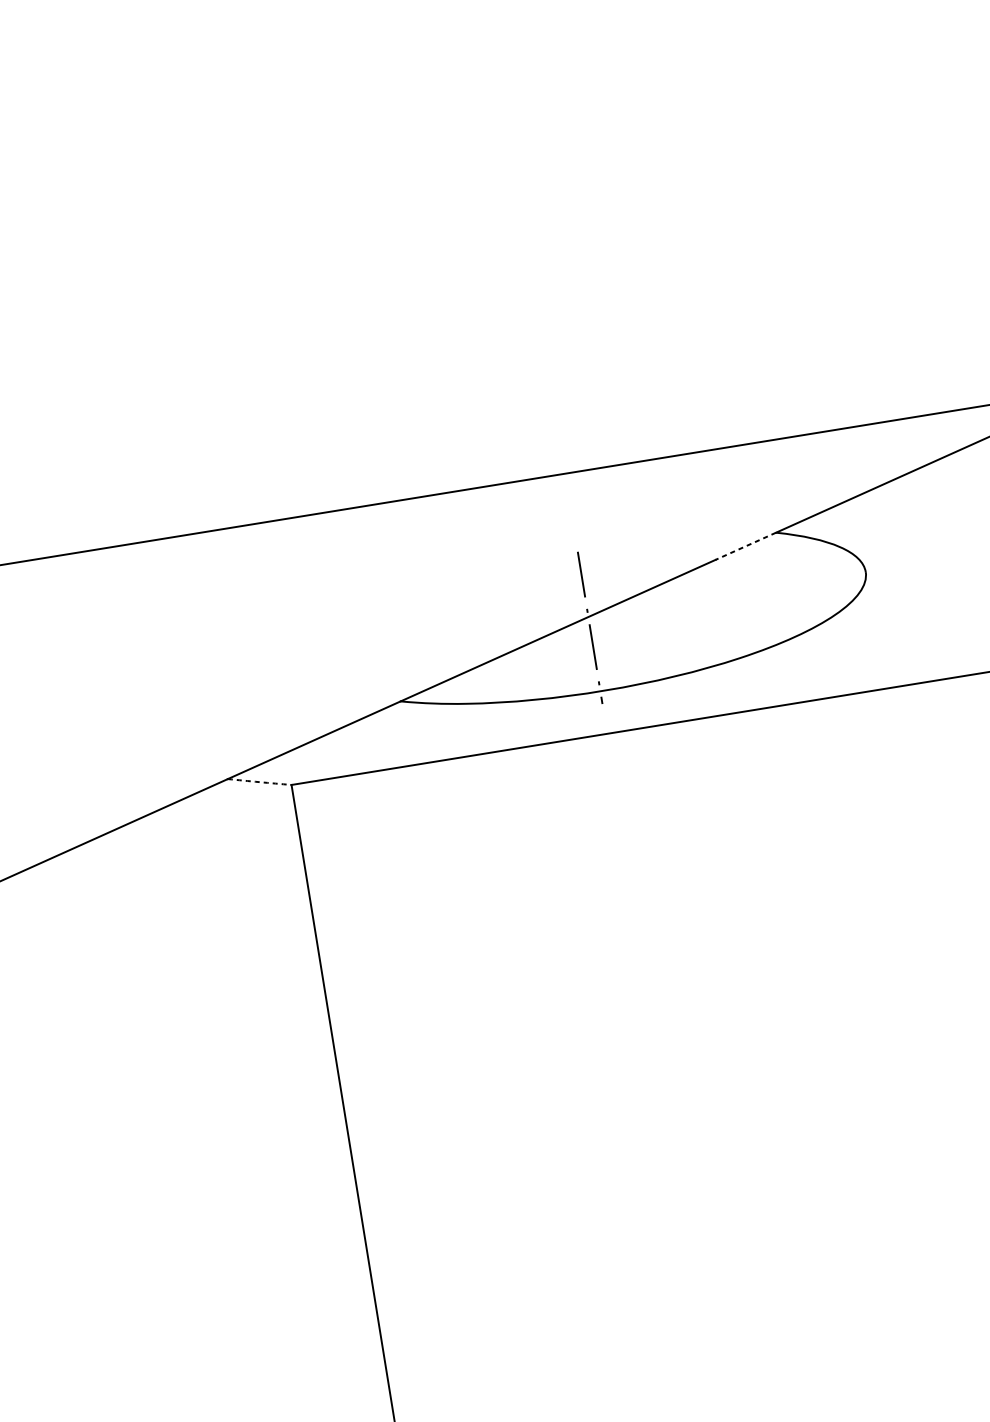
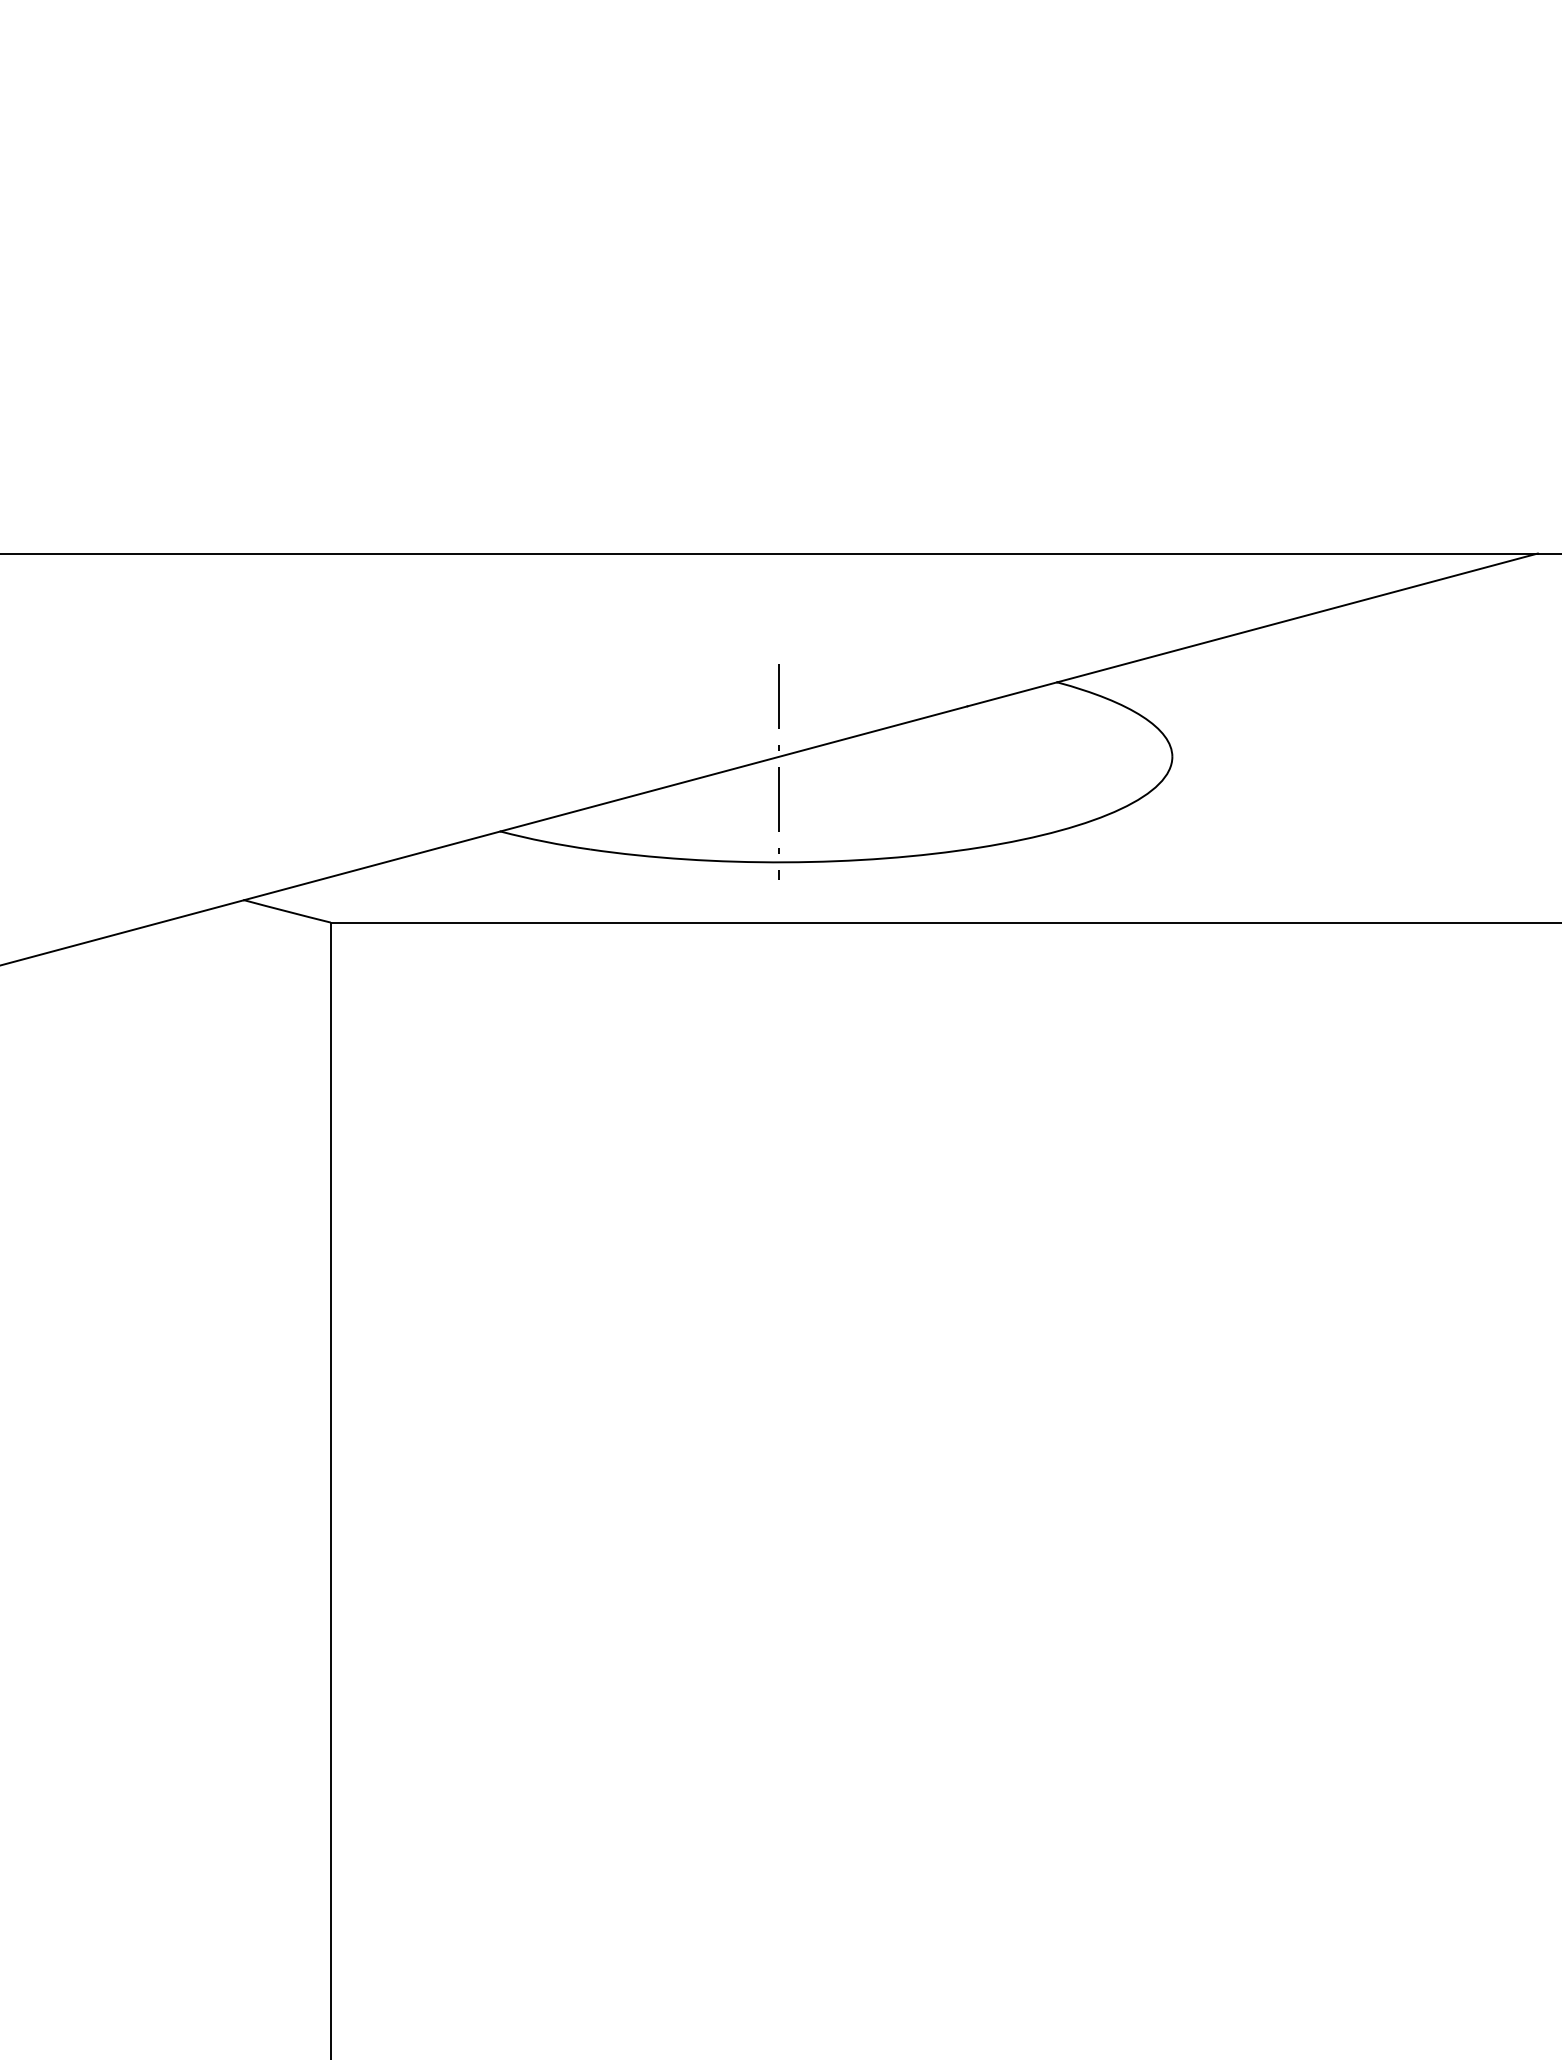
line: (745, 546) -> (1011, 694), dashed -> solid
arc: (259, 782) -> (287, 911), dashed -> solid

